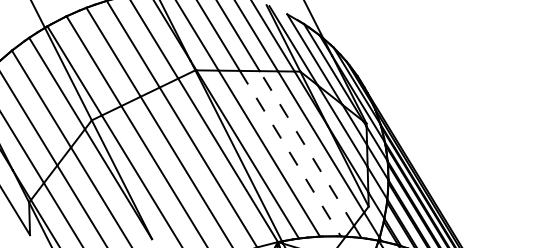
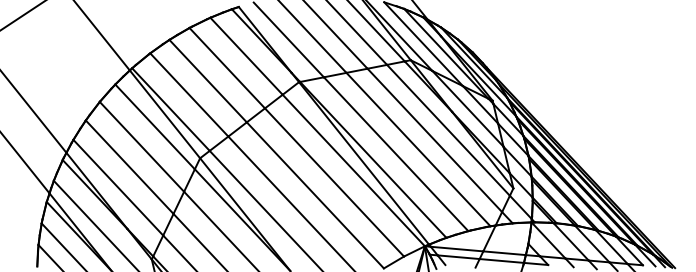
line: (306, 148) -> (434, 140), dashed -> solid
line: (290, 153) -> (418, 149), dashed -> solid

